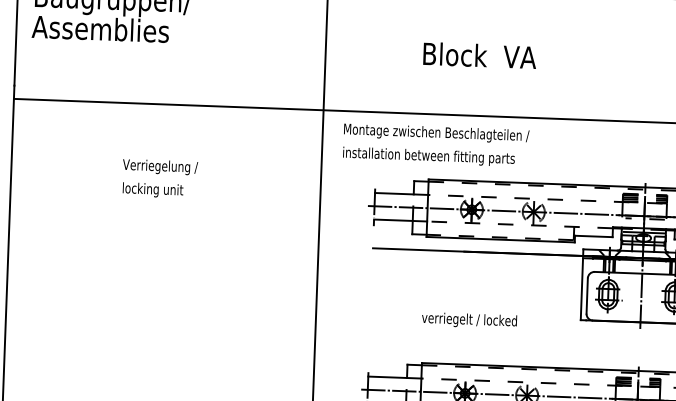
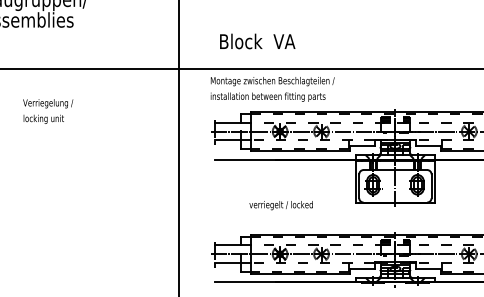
text: (479, 55) -> (257, 41), moved
text: (435, 145) -> (272, 89), moved
text: (160, 178) -> (48, 111), moved

